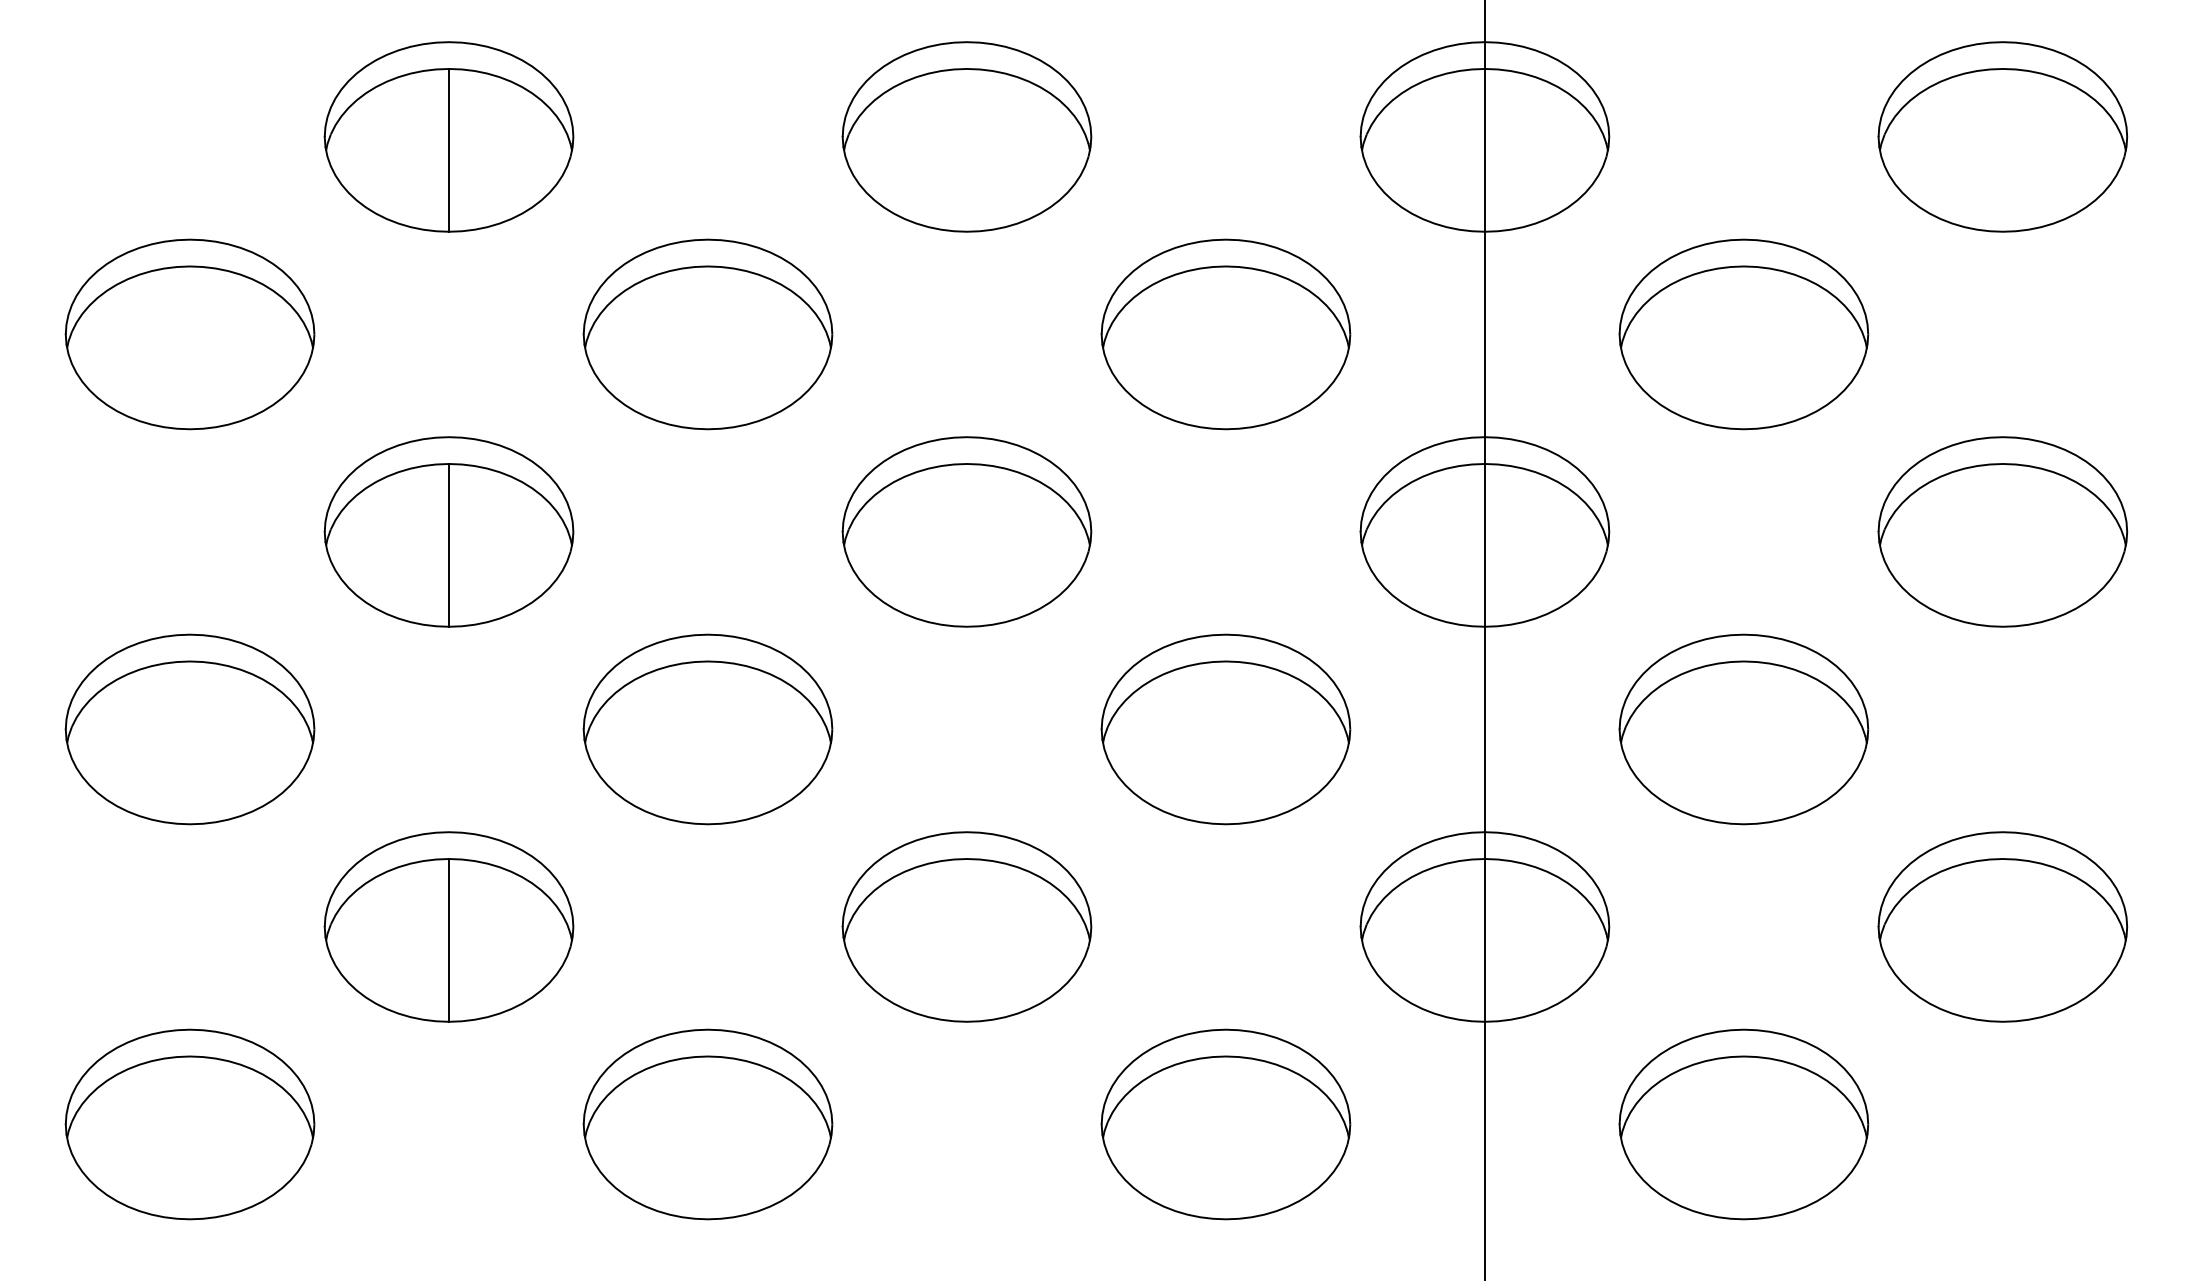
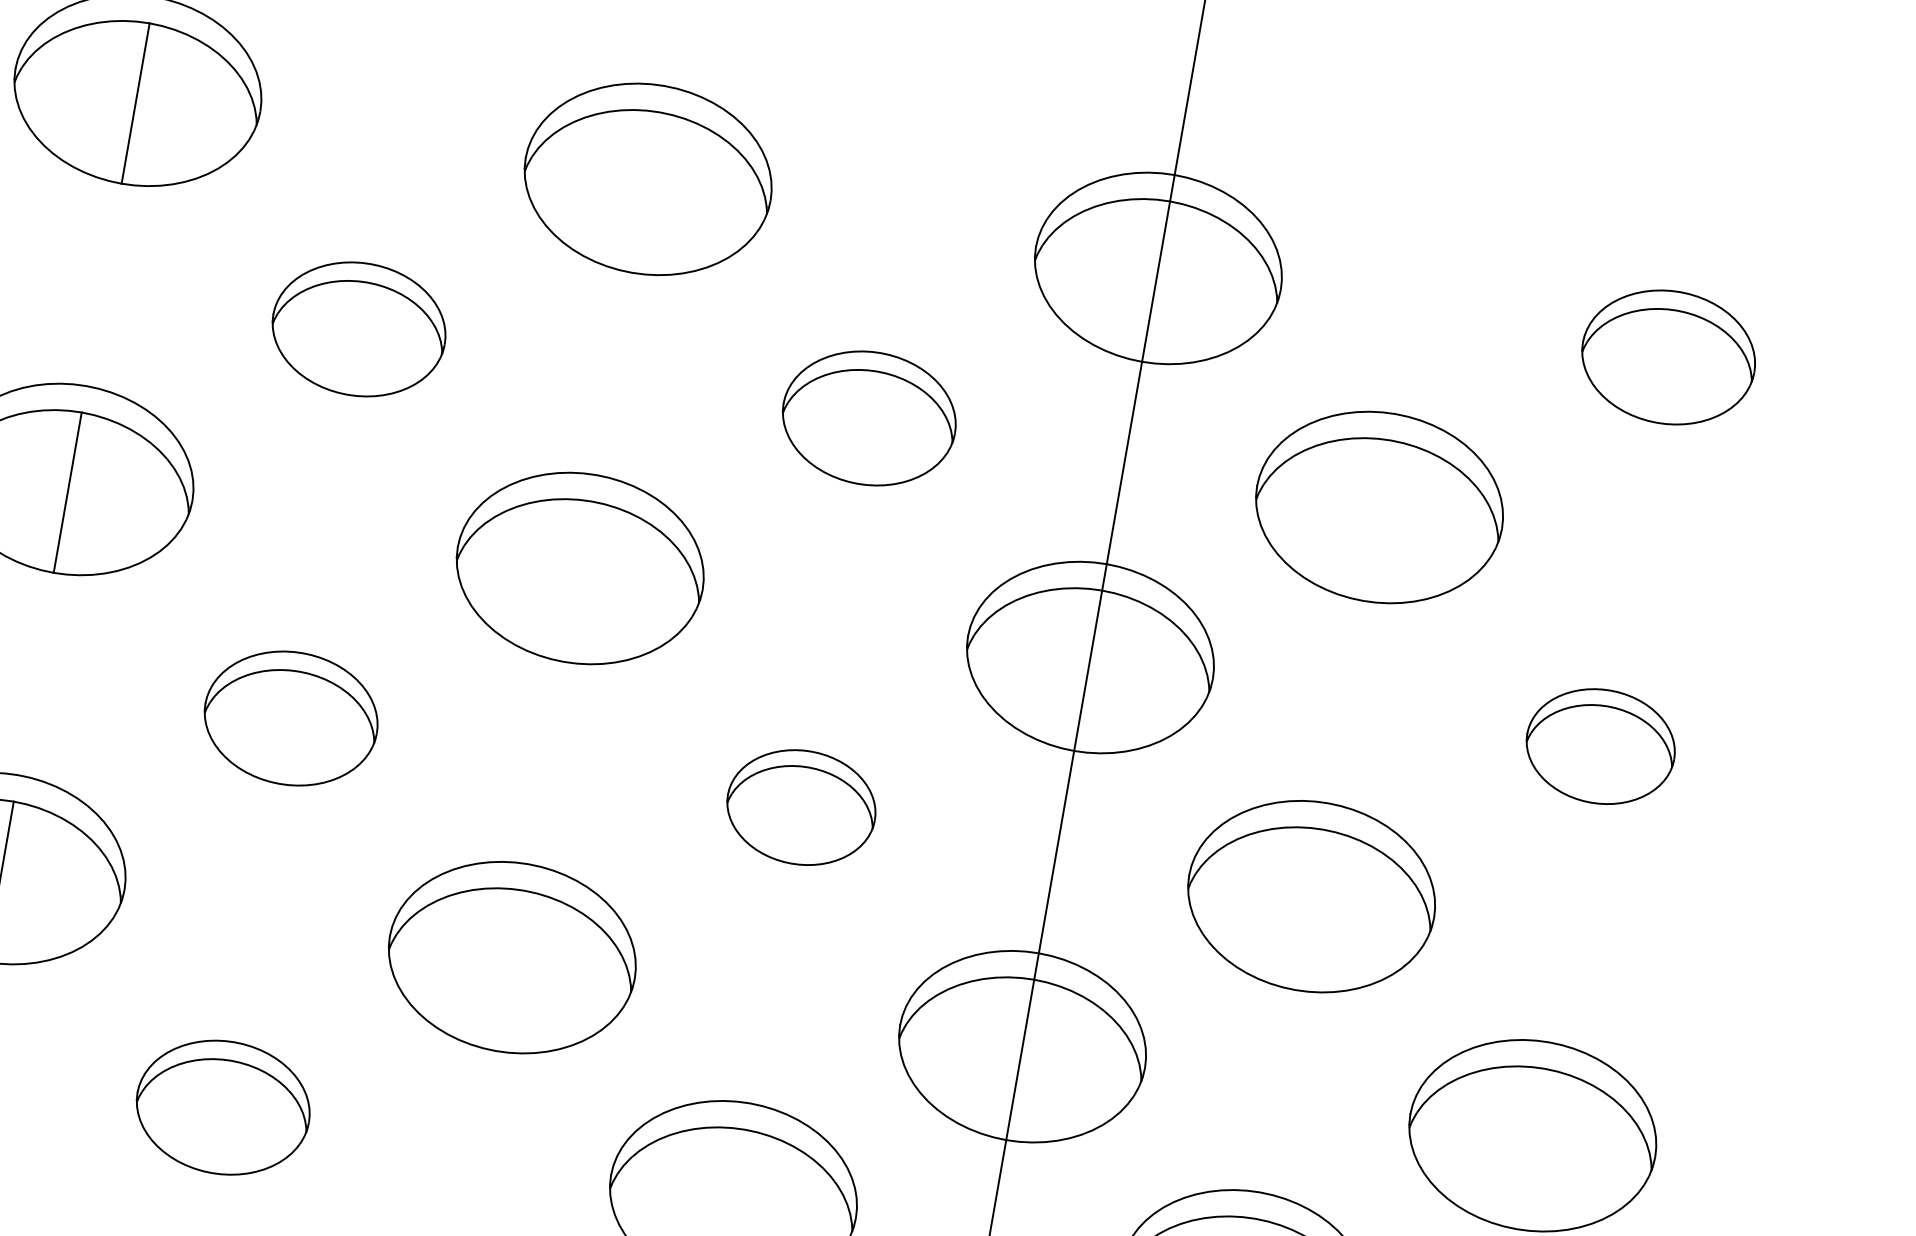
part: (2002, 136) -> (1668, 356), size x0.7
part: (707, 334) -> (358, 329), size x0.7
part: (1225, 334) -> (868, 418), size x0.7
part: (2002, 531) -> (1600, 746), size x0.6
part: (707, 729) -> (290, 718), size x0.7
part: (1225, 729) -> (800, 807), size x0.6
part: (707, 1124) -> (222, 1107), size x0.7

